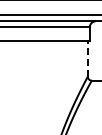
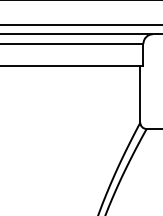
line: (87, 58) -> (139, 93), dashed -> solid

